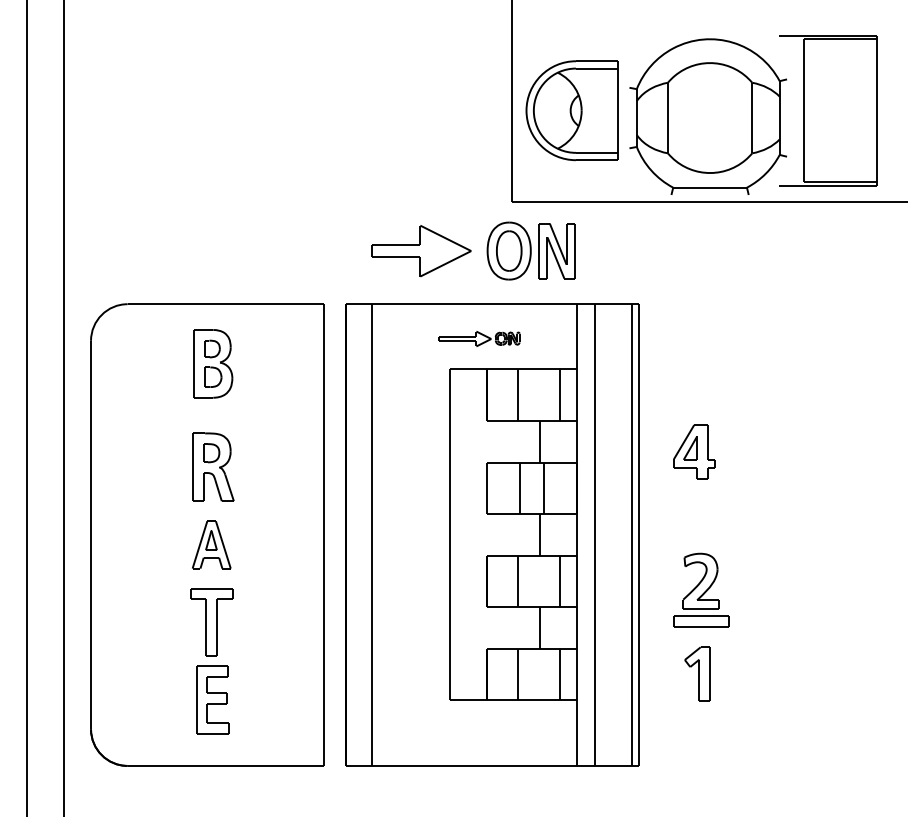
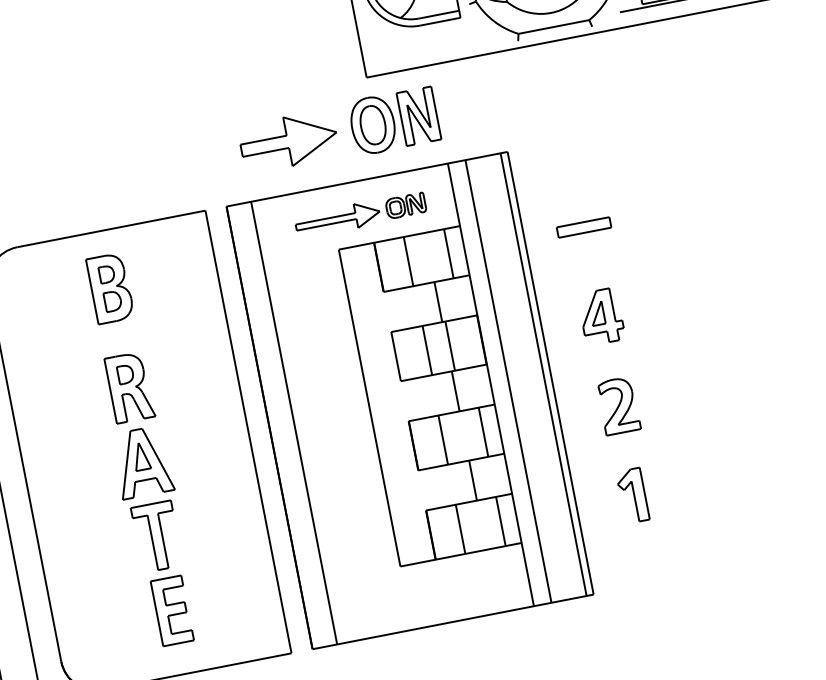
part: (479, 338) -> (360, 214), size x1.67
part: (694, 451) -> (601, 316), moved
part: (211, 544) -> (142, 462), size x1.43
part: (701, 621) -> (584, 227), moved

